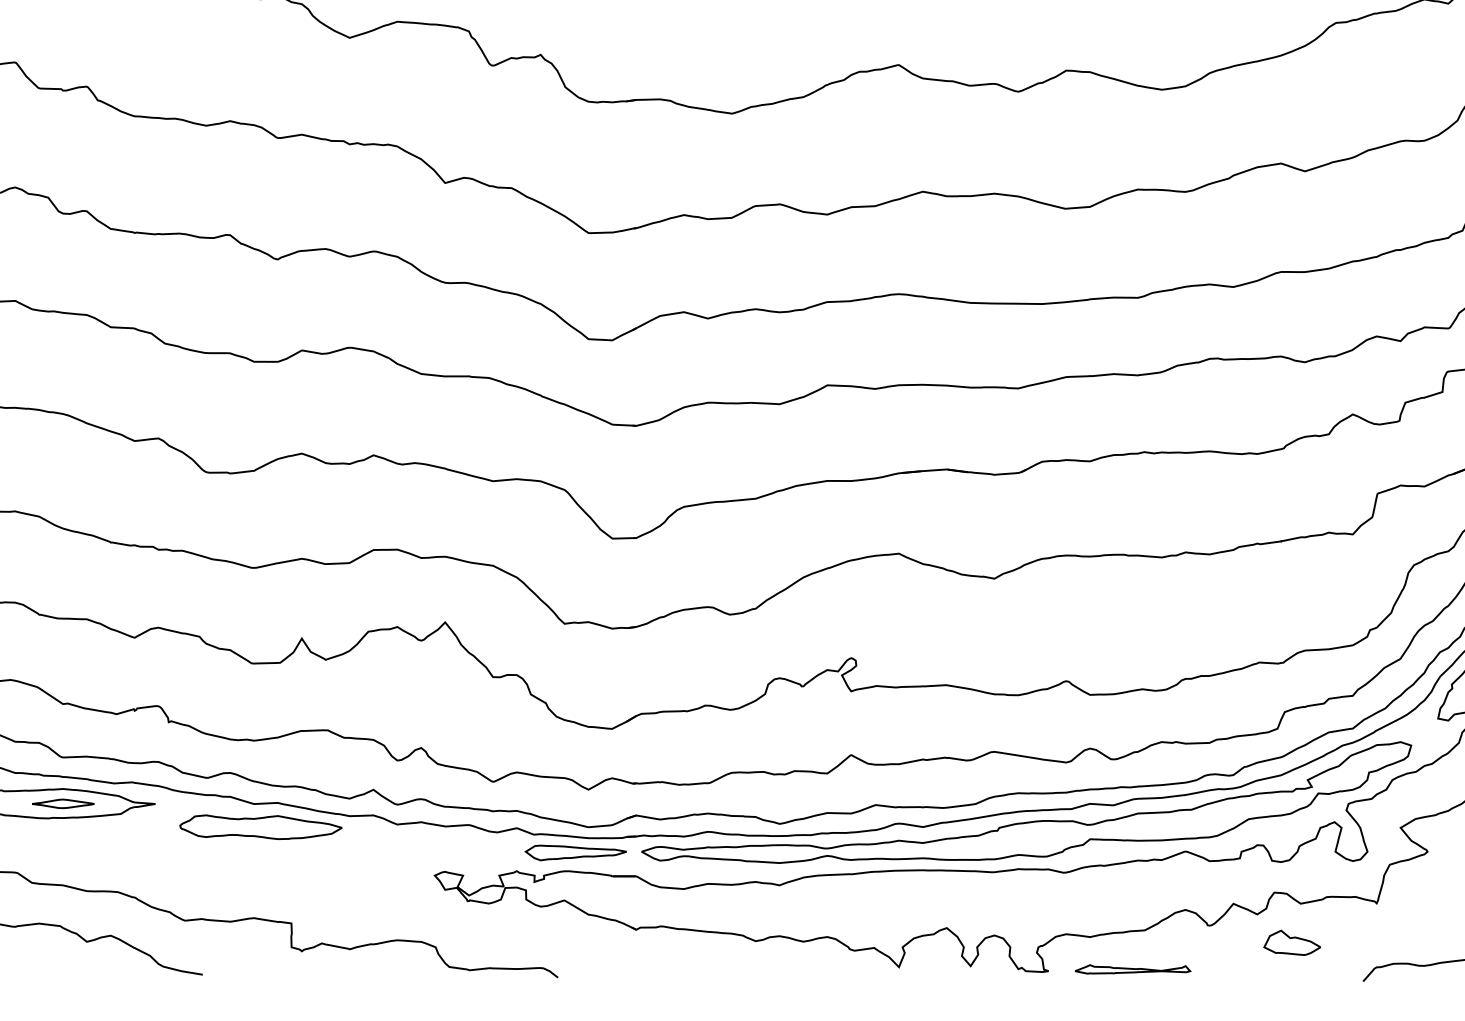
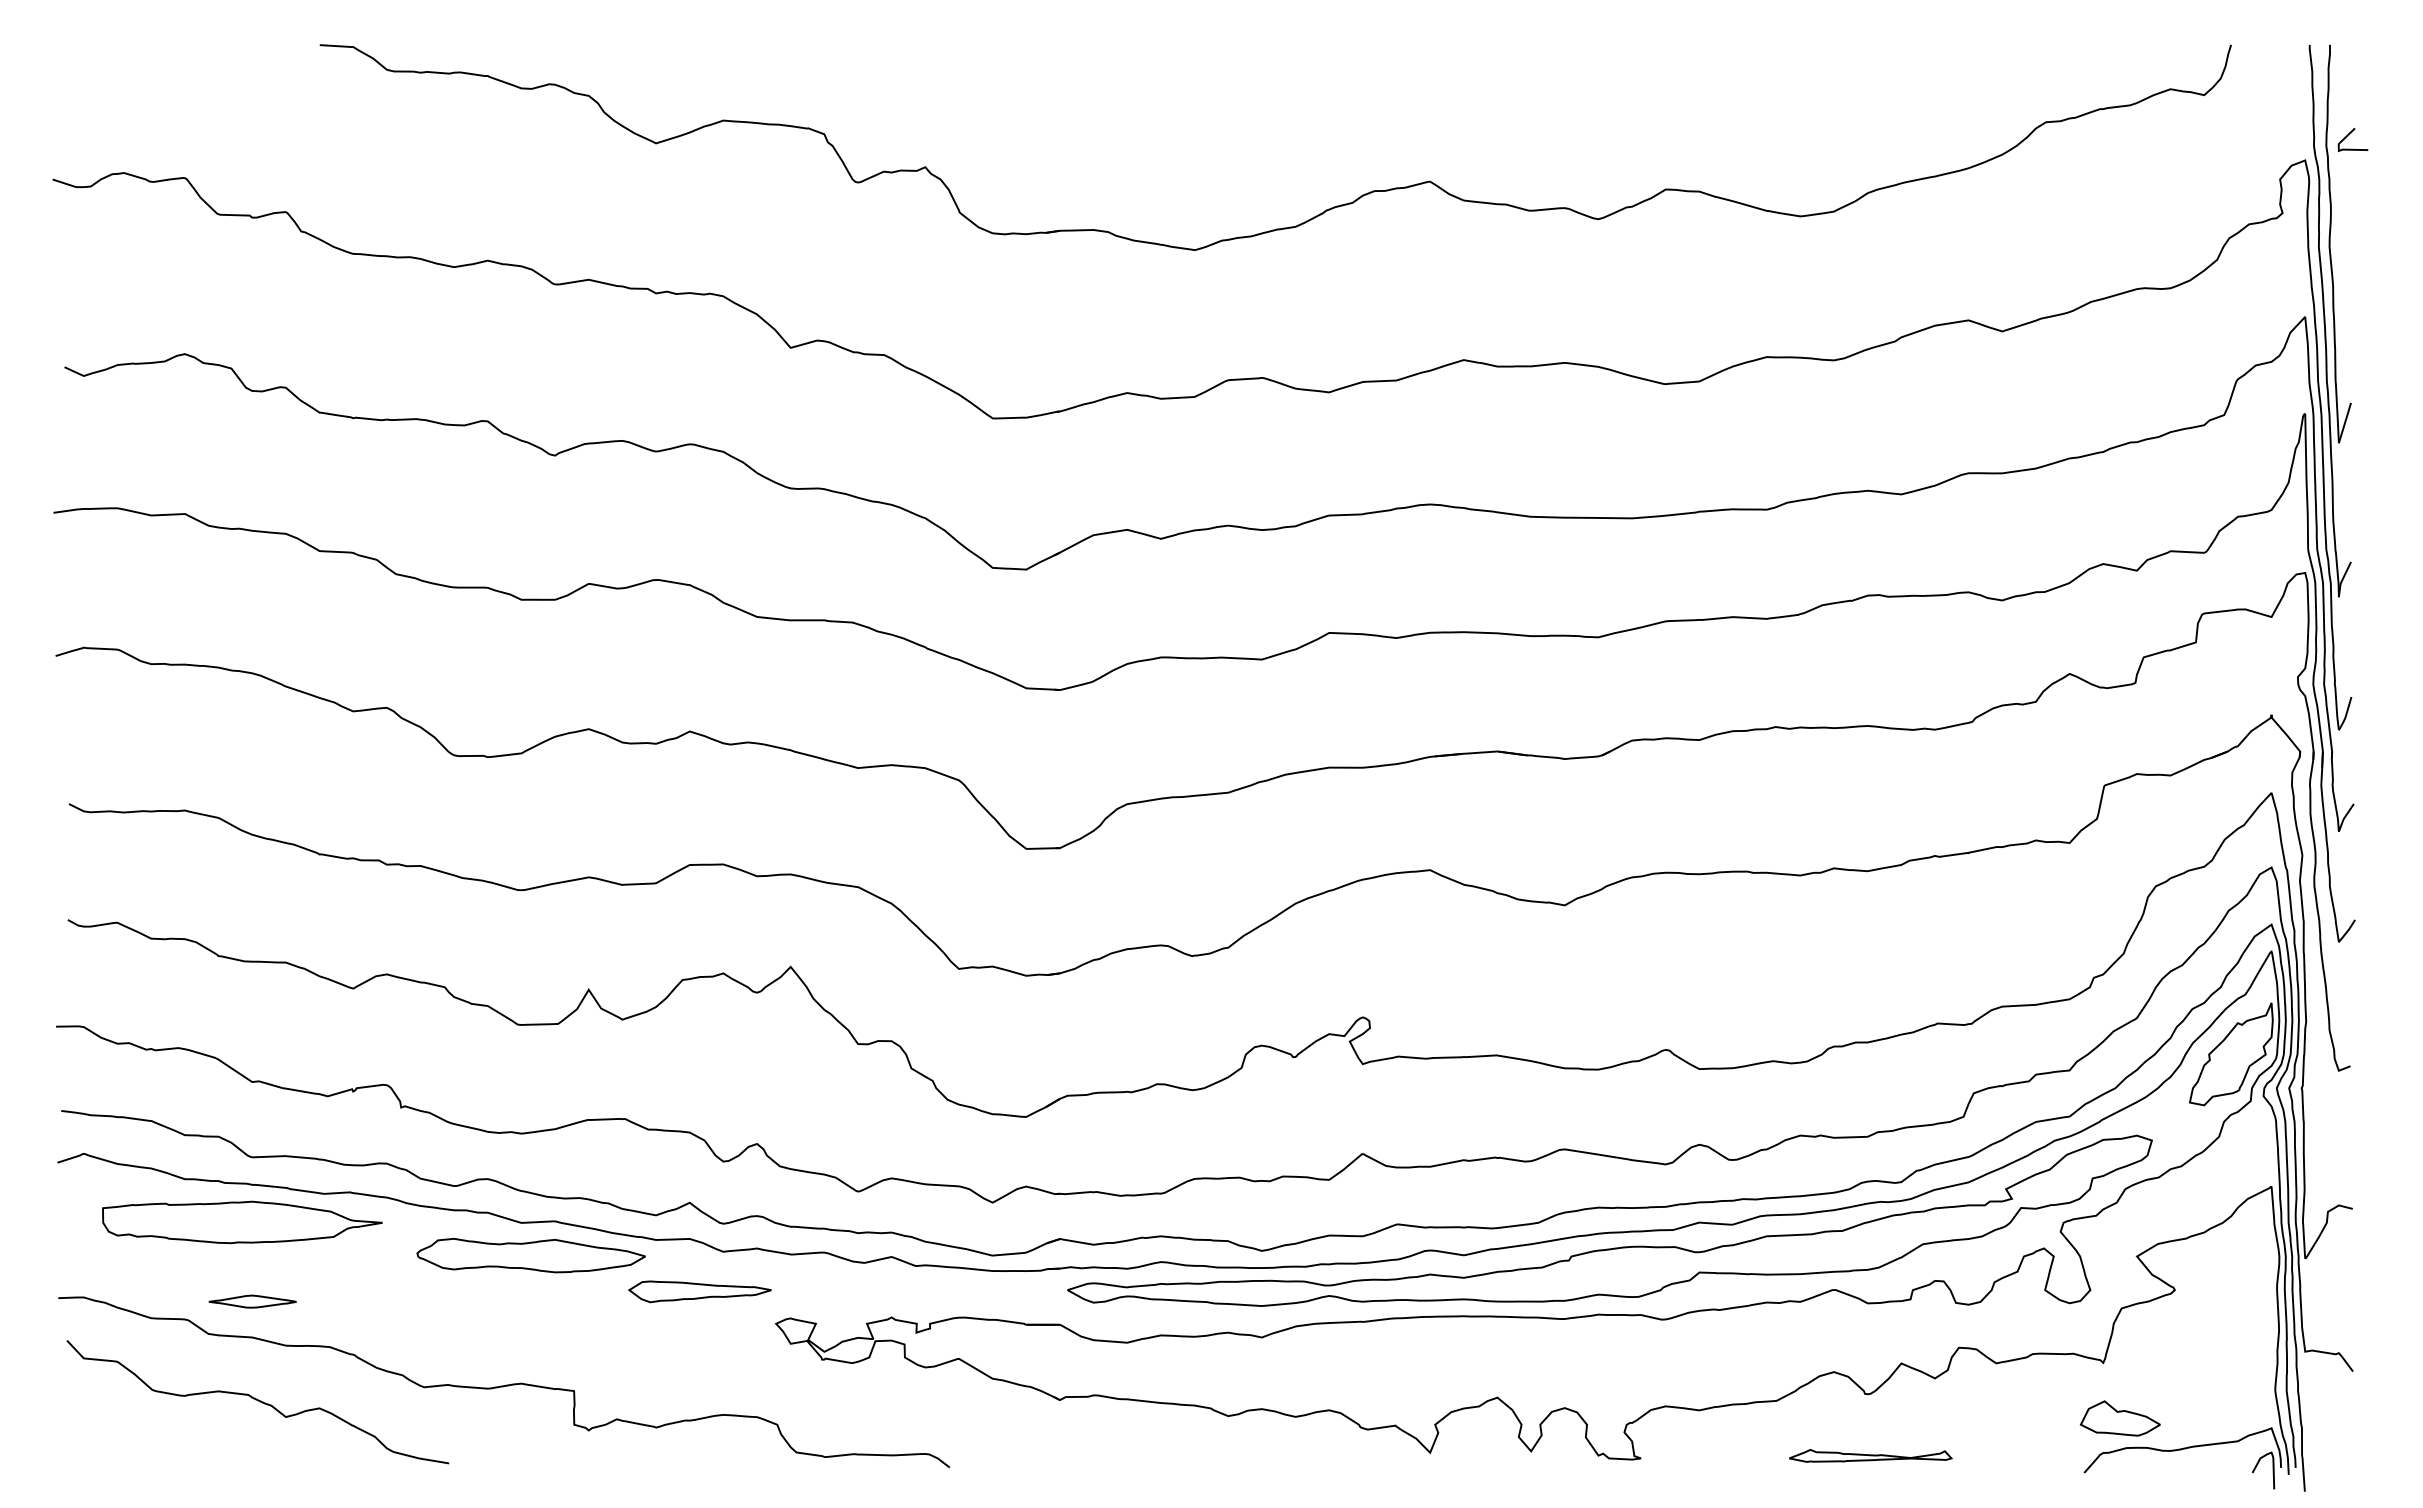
part: (63, 803) -> (252, 1301), moved
part: (575, 852) -> (699, 1291), moved
part: (1292, 942) -> (2120, 1418), moved
part: (1132, 969) -> (1870, 1455), moved

